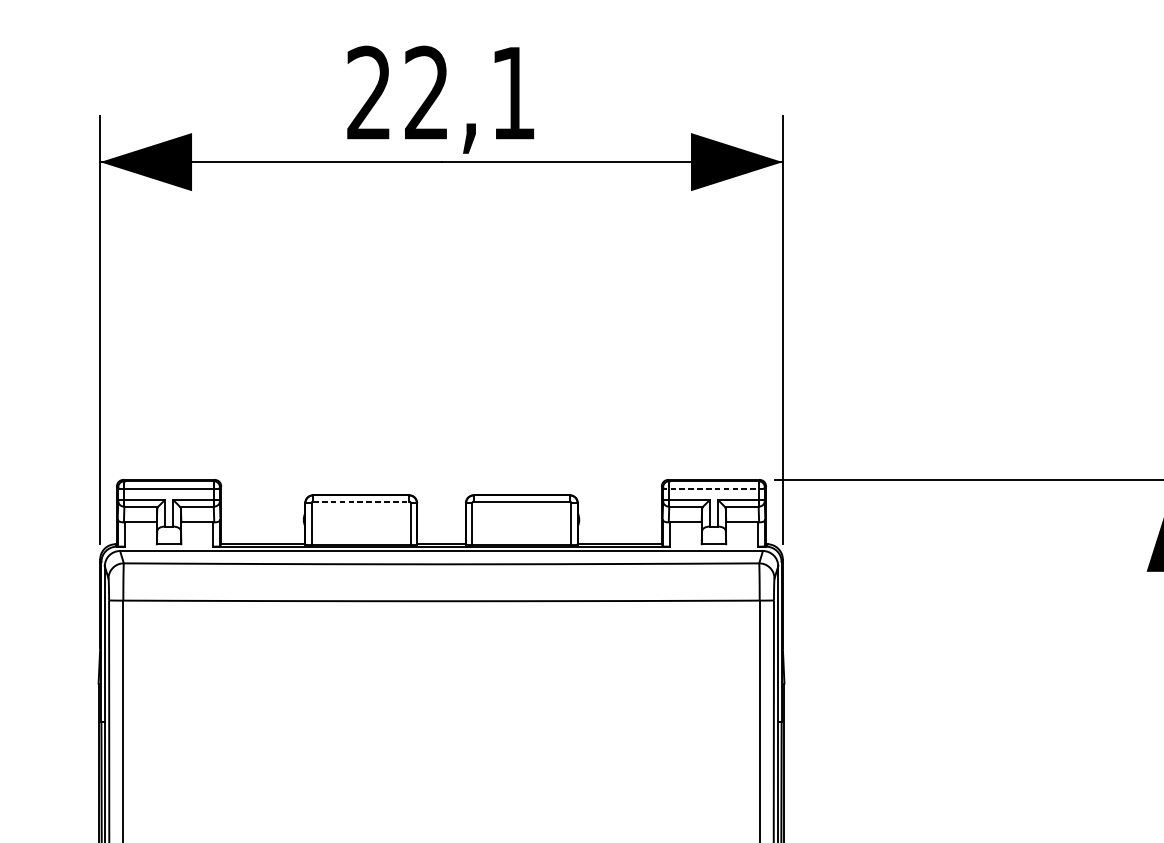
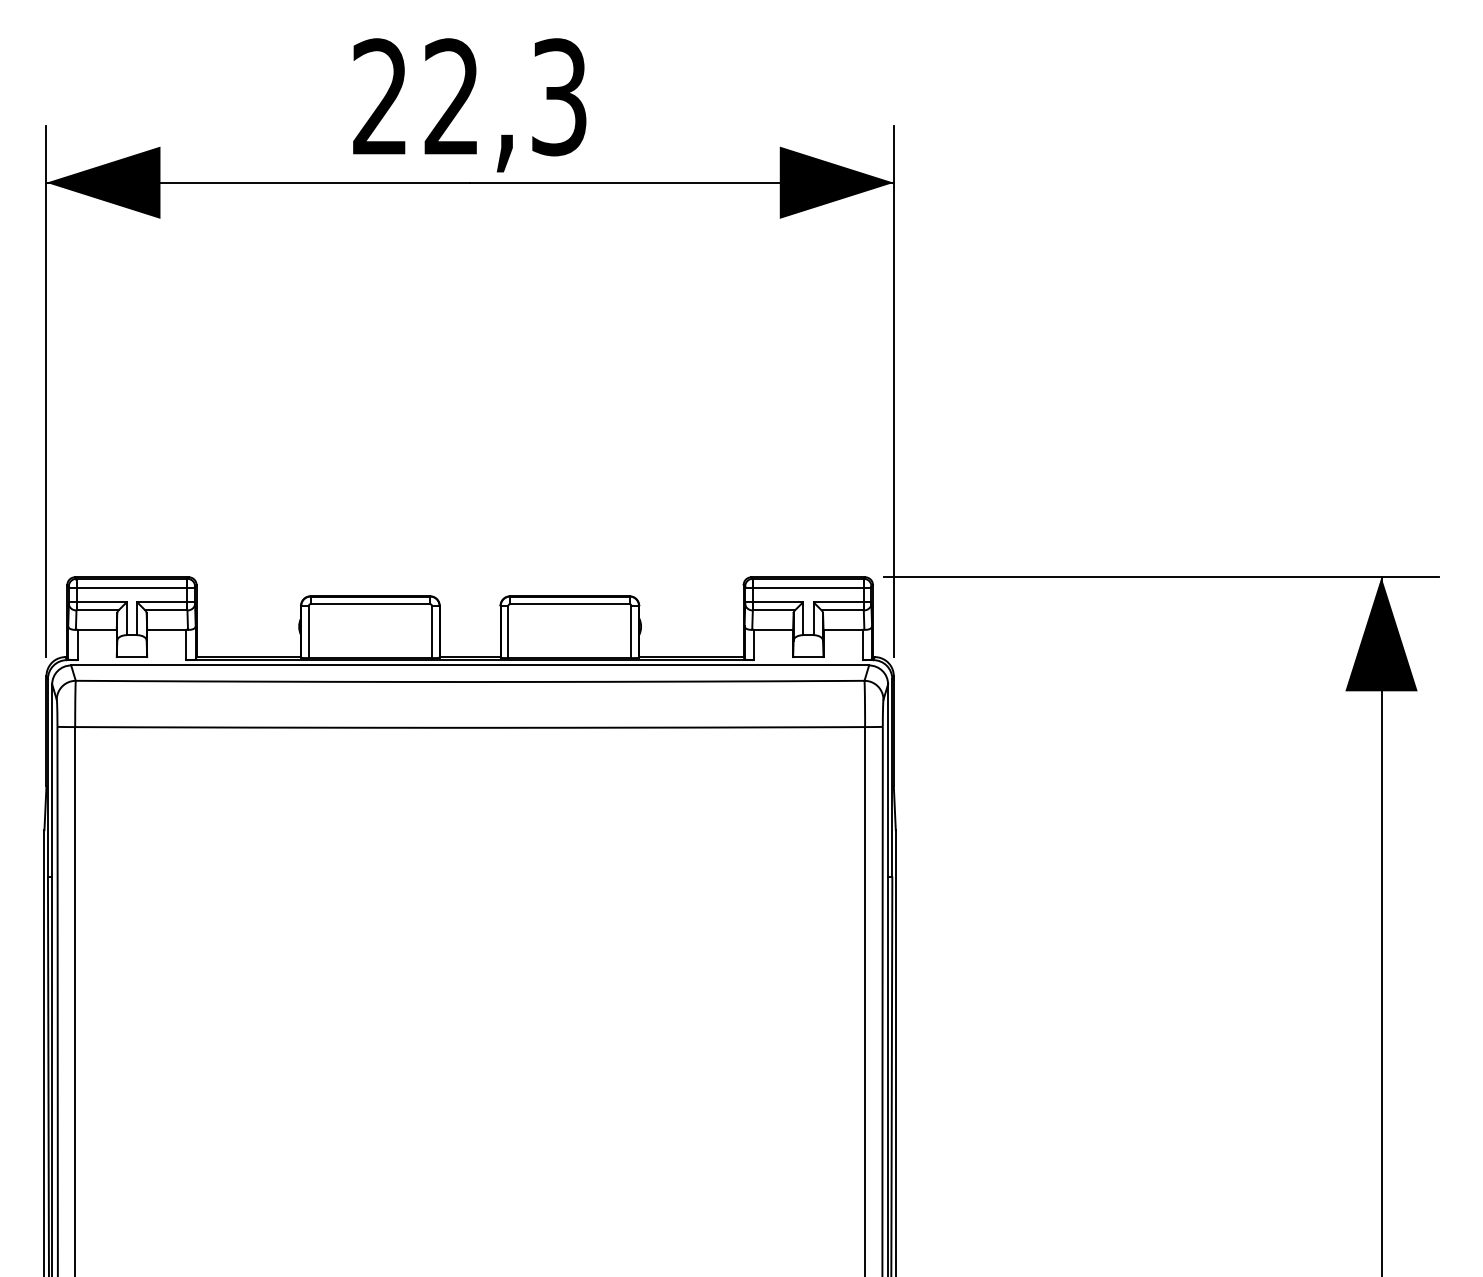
text: (513, 93) -> (559, 97), 22,1 -> 22,3
line: (713, 488) -> (807, 588), dashed -> solid
line: (361, 501) -> (370, 604), dashed -> solid

